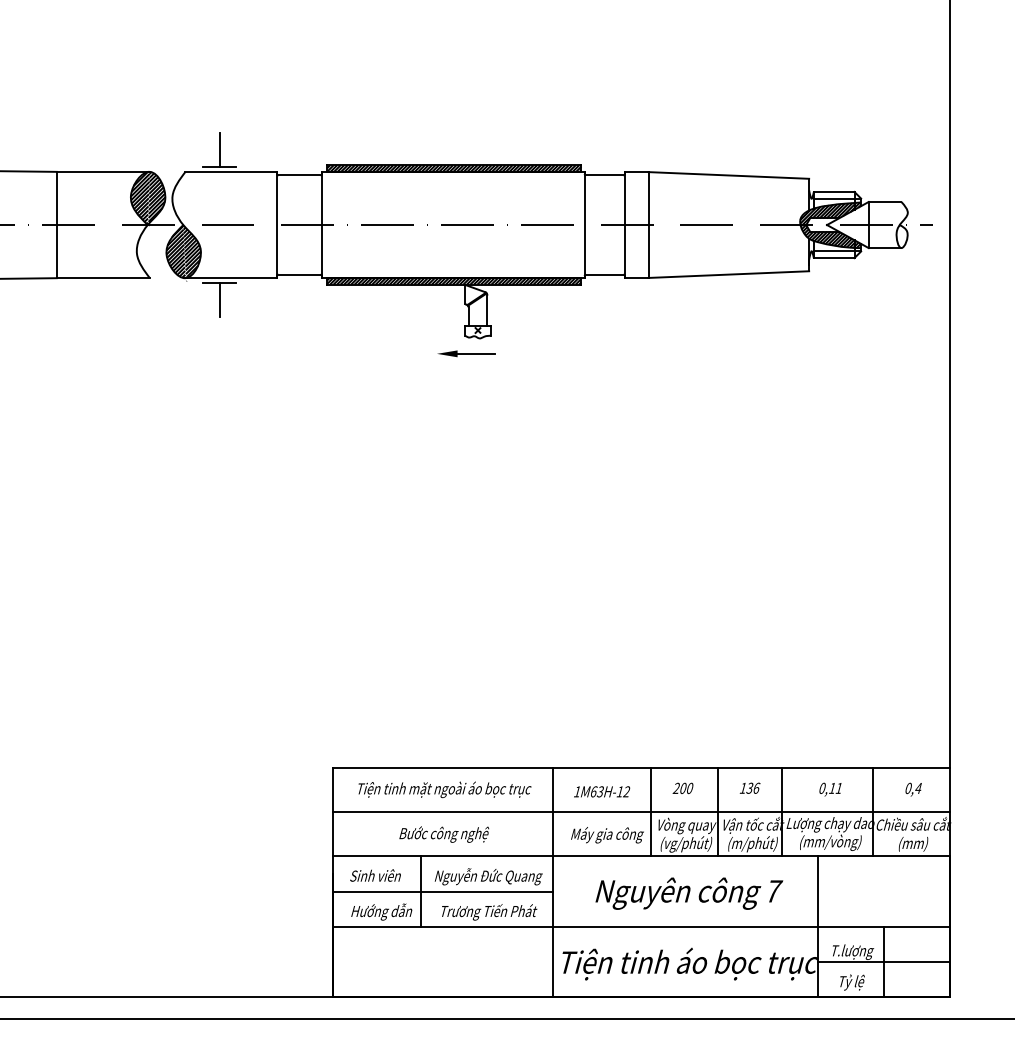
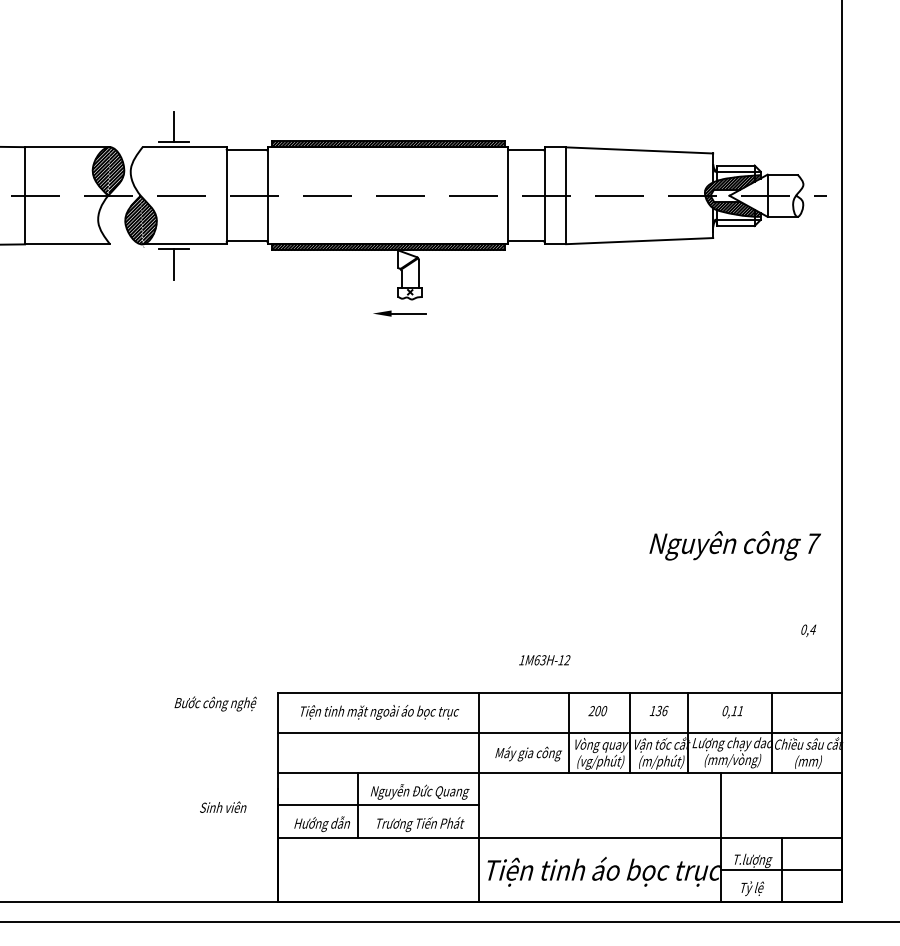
text: (913, 789) -> (808, 630), moved
text: (602, 791) -> (545, 659), moved
text: (444, 834) -> (215, 703), moved
text: (375, 875) -> (223, 807), moved
text: (689, 893) -> (735, 545), moved

